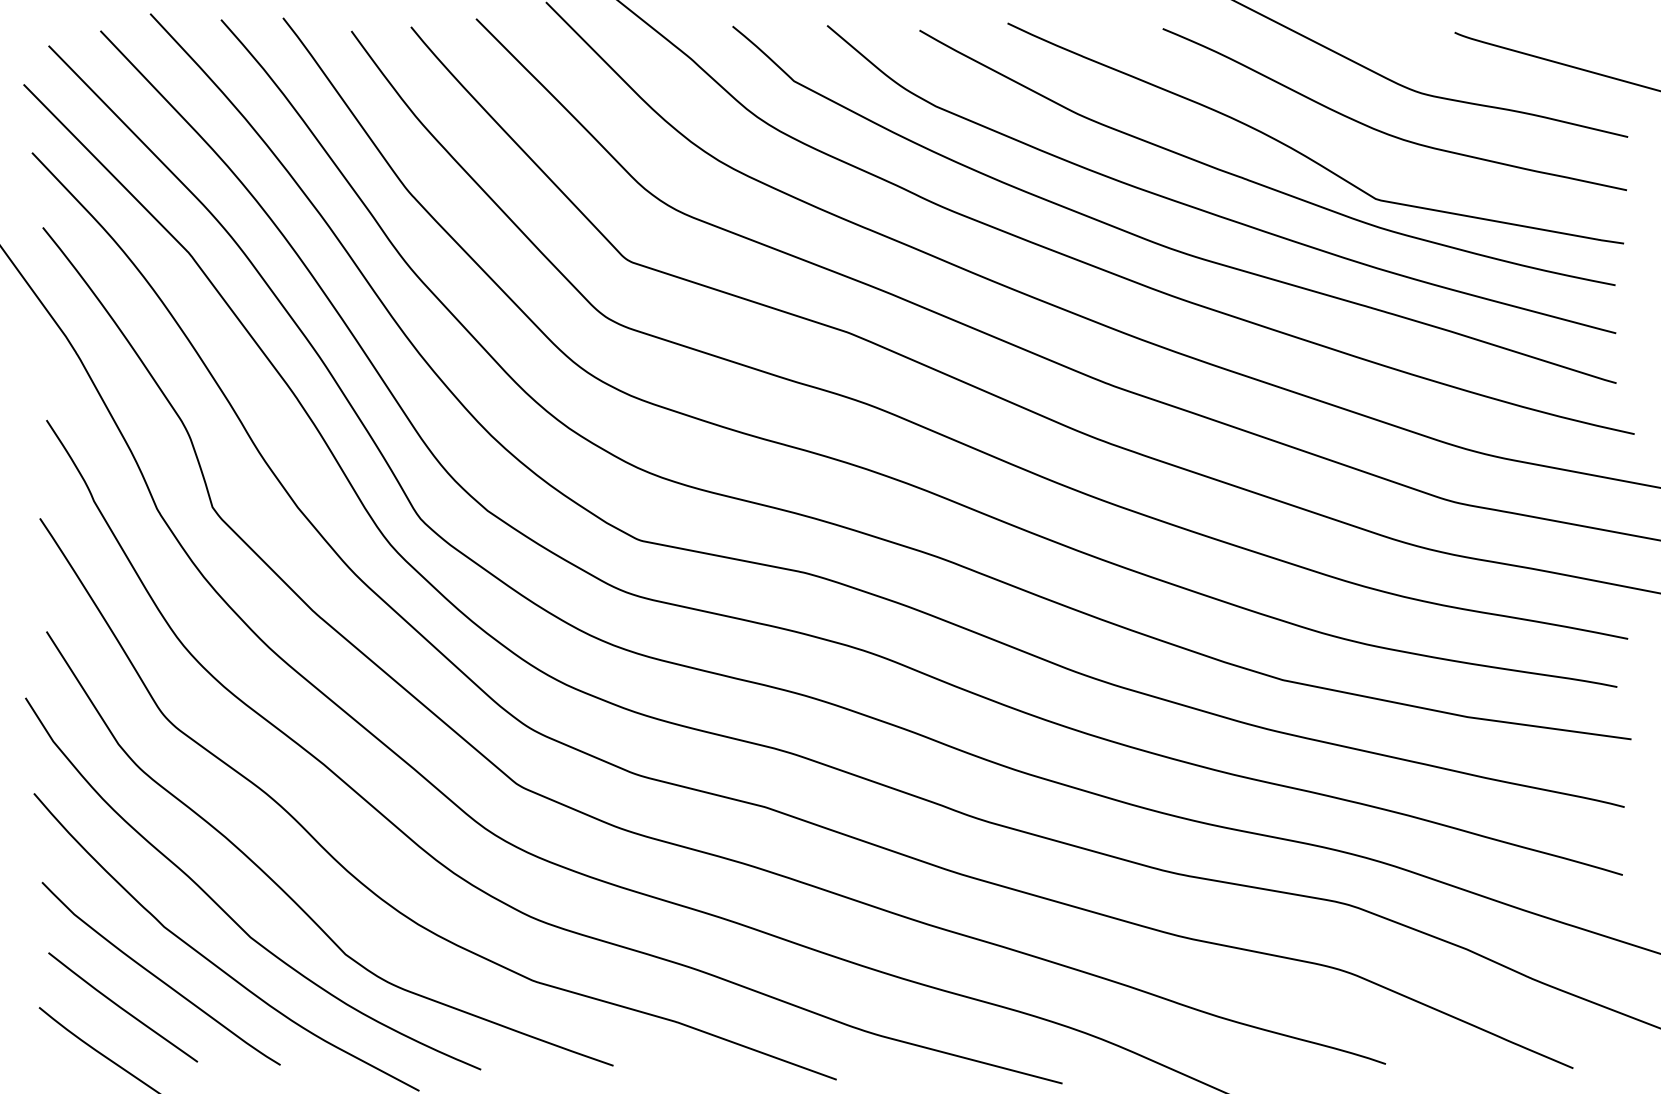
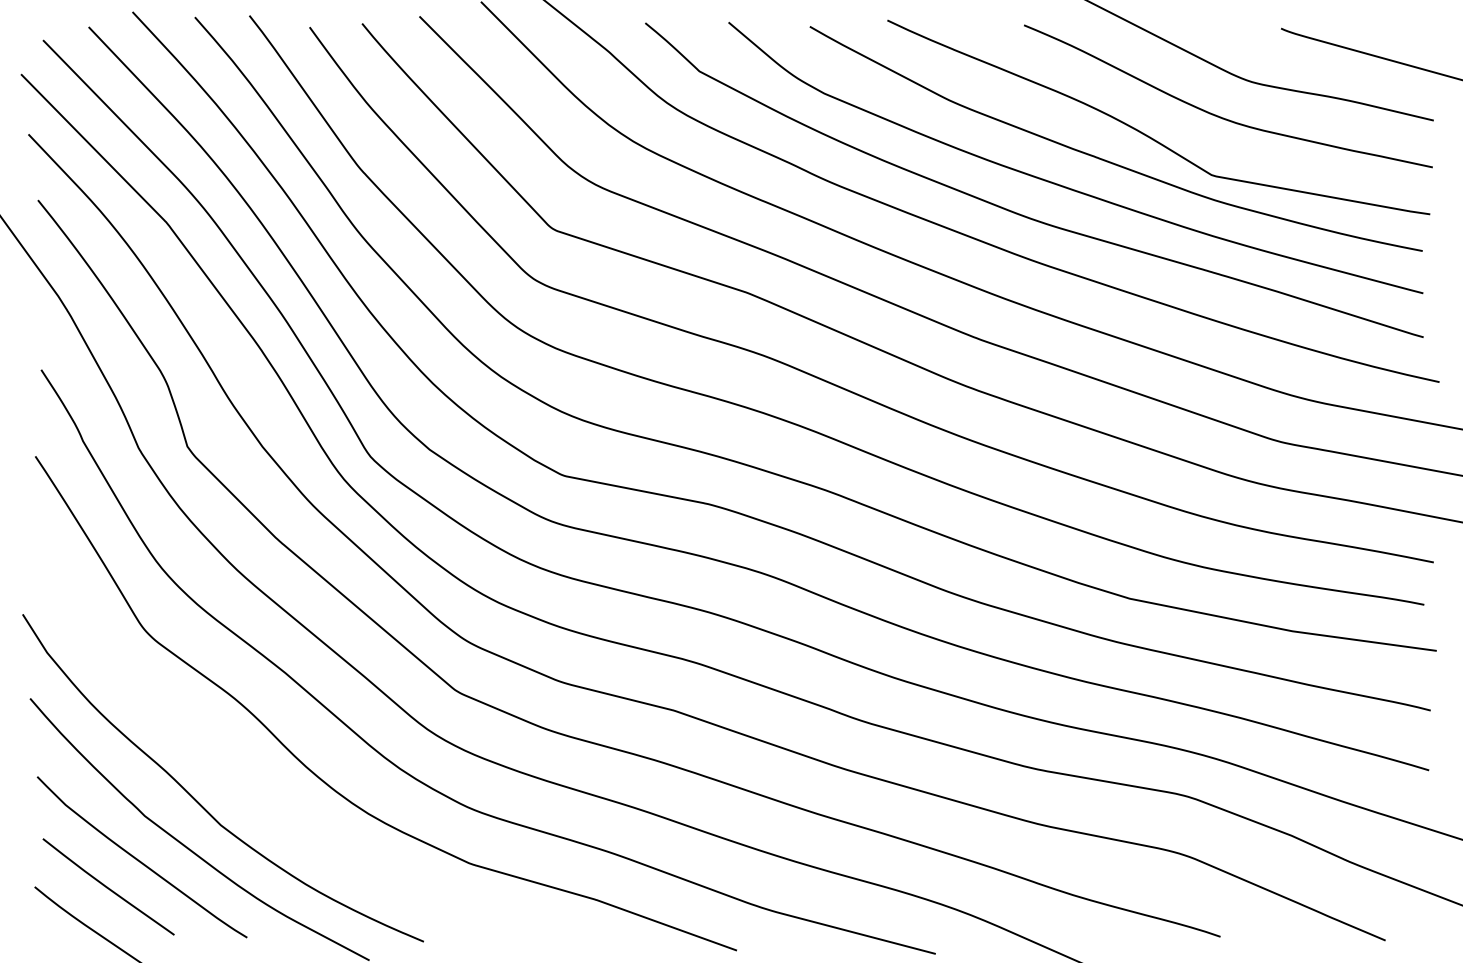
curve: (285, 891) -> (251, 784), removed

